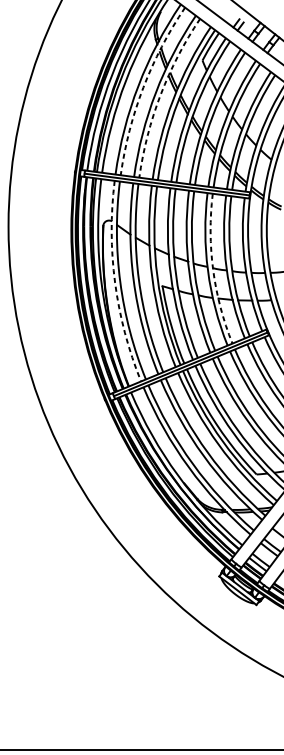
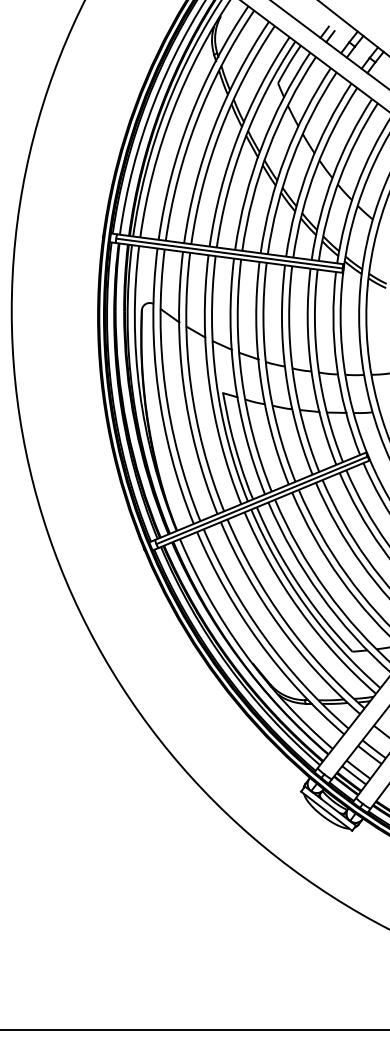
arc: (143, 87) -> (196, 120), dashed -> solid
arc: (160, 94) -> (220, 130), dashed -> solid
arc: (213, 269) -> (292, 370), dashed -> solid
arc: (115, 282) -> (158, 388), dashed -> solid

